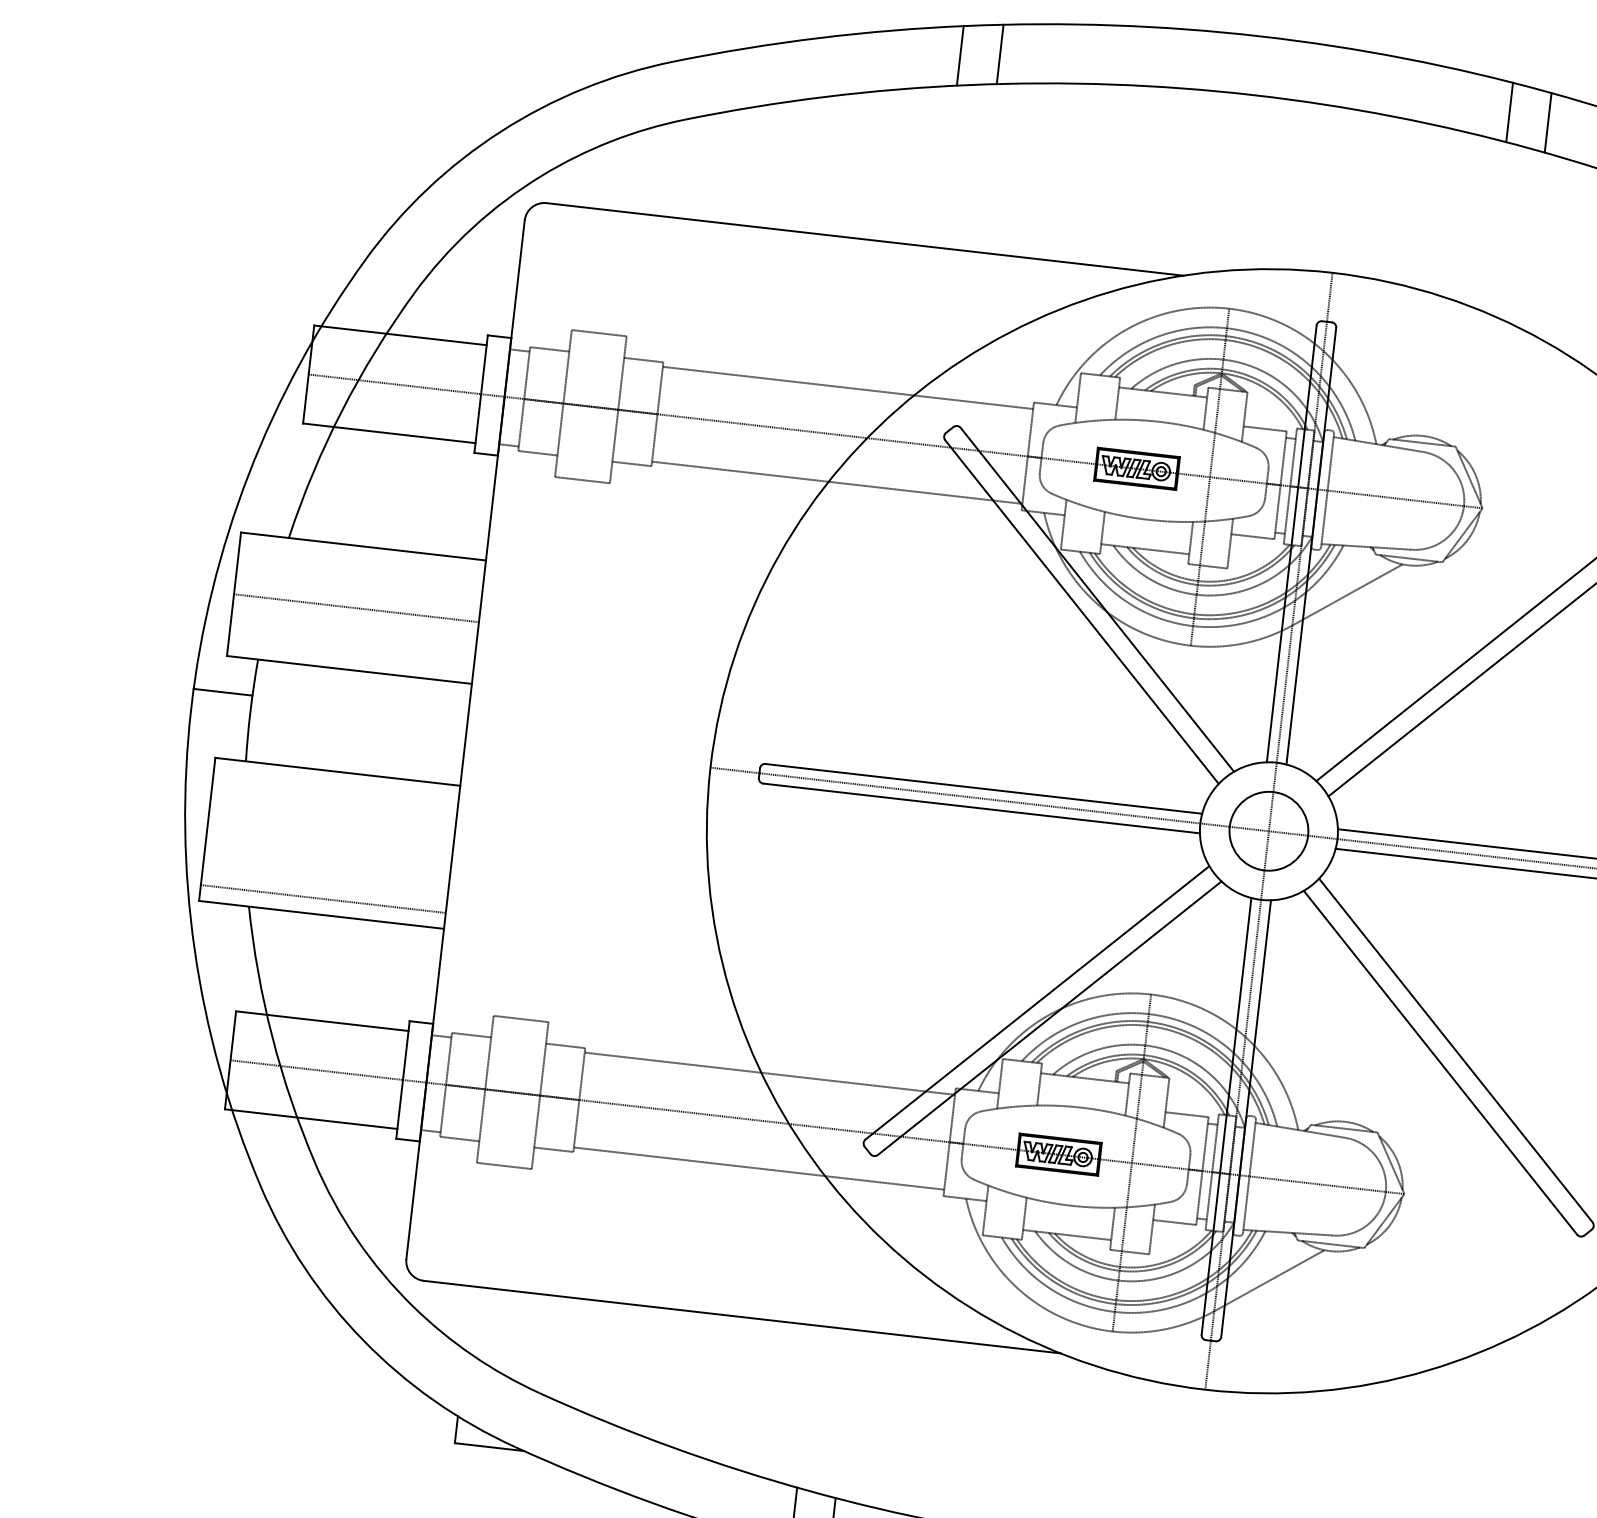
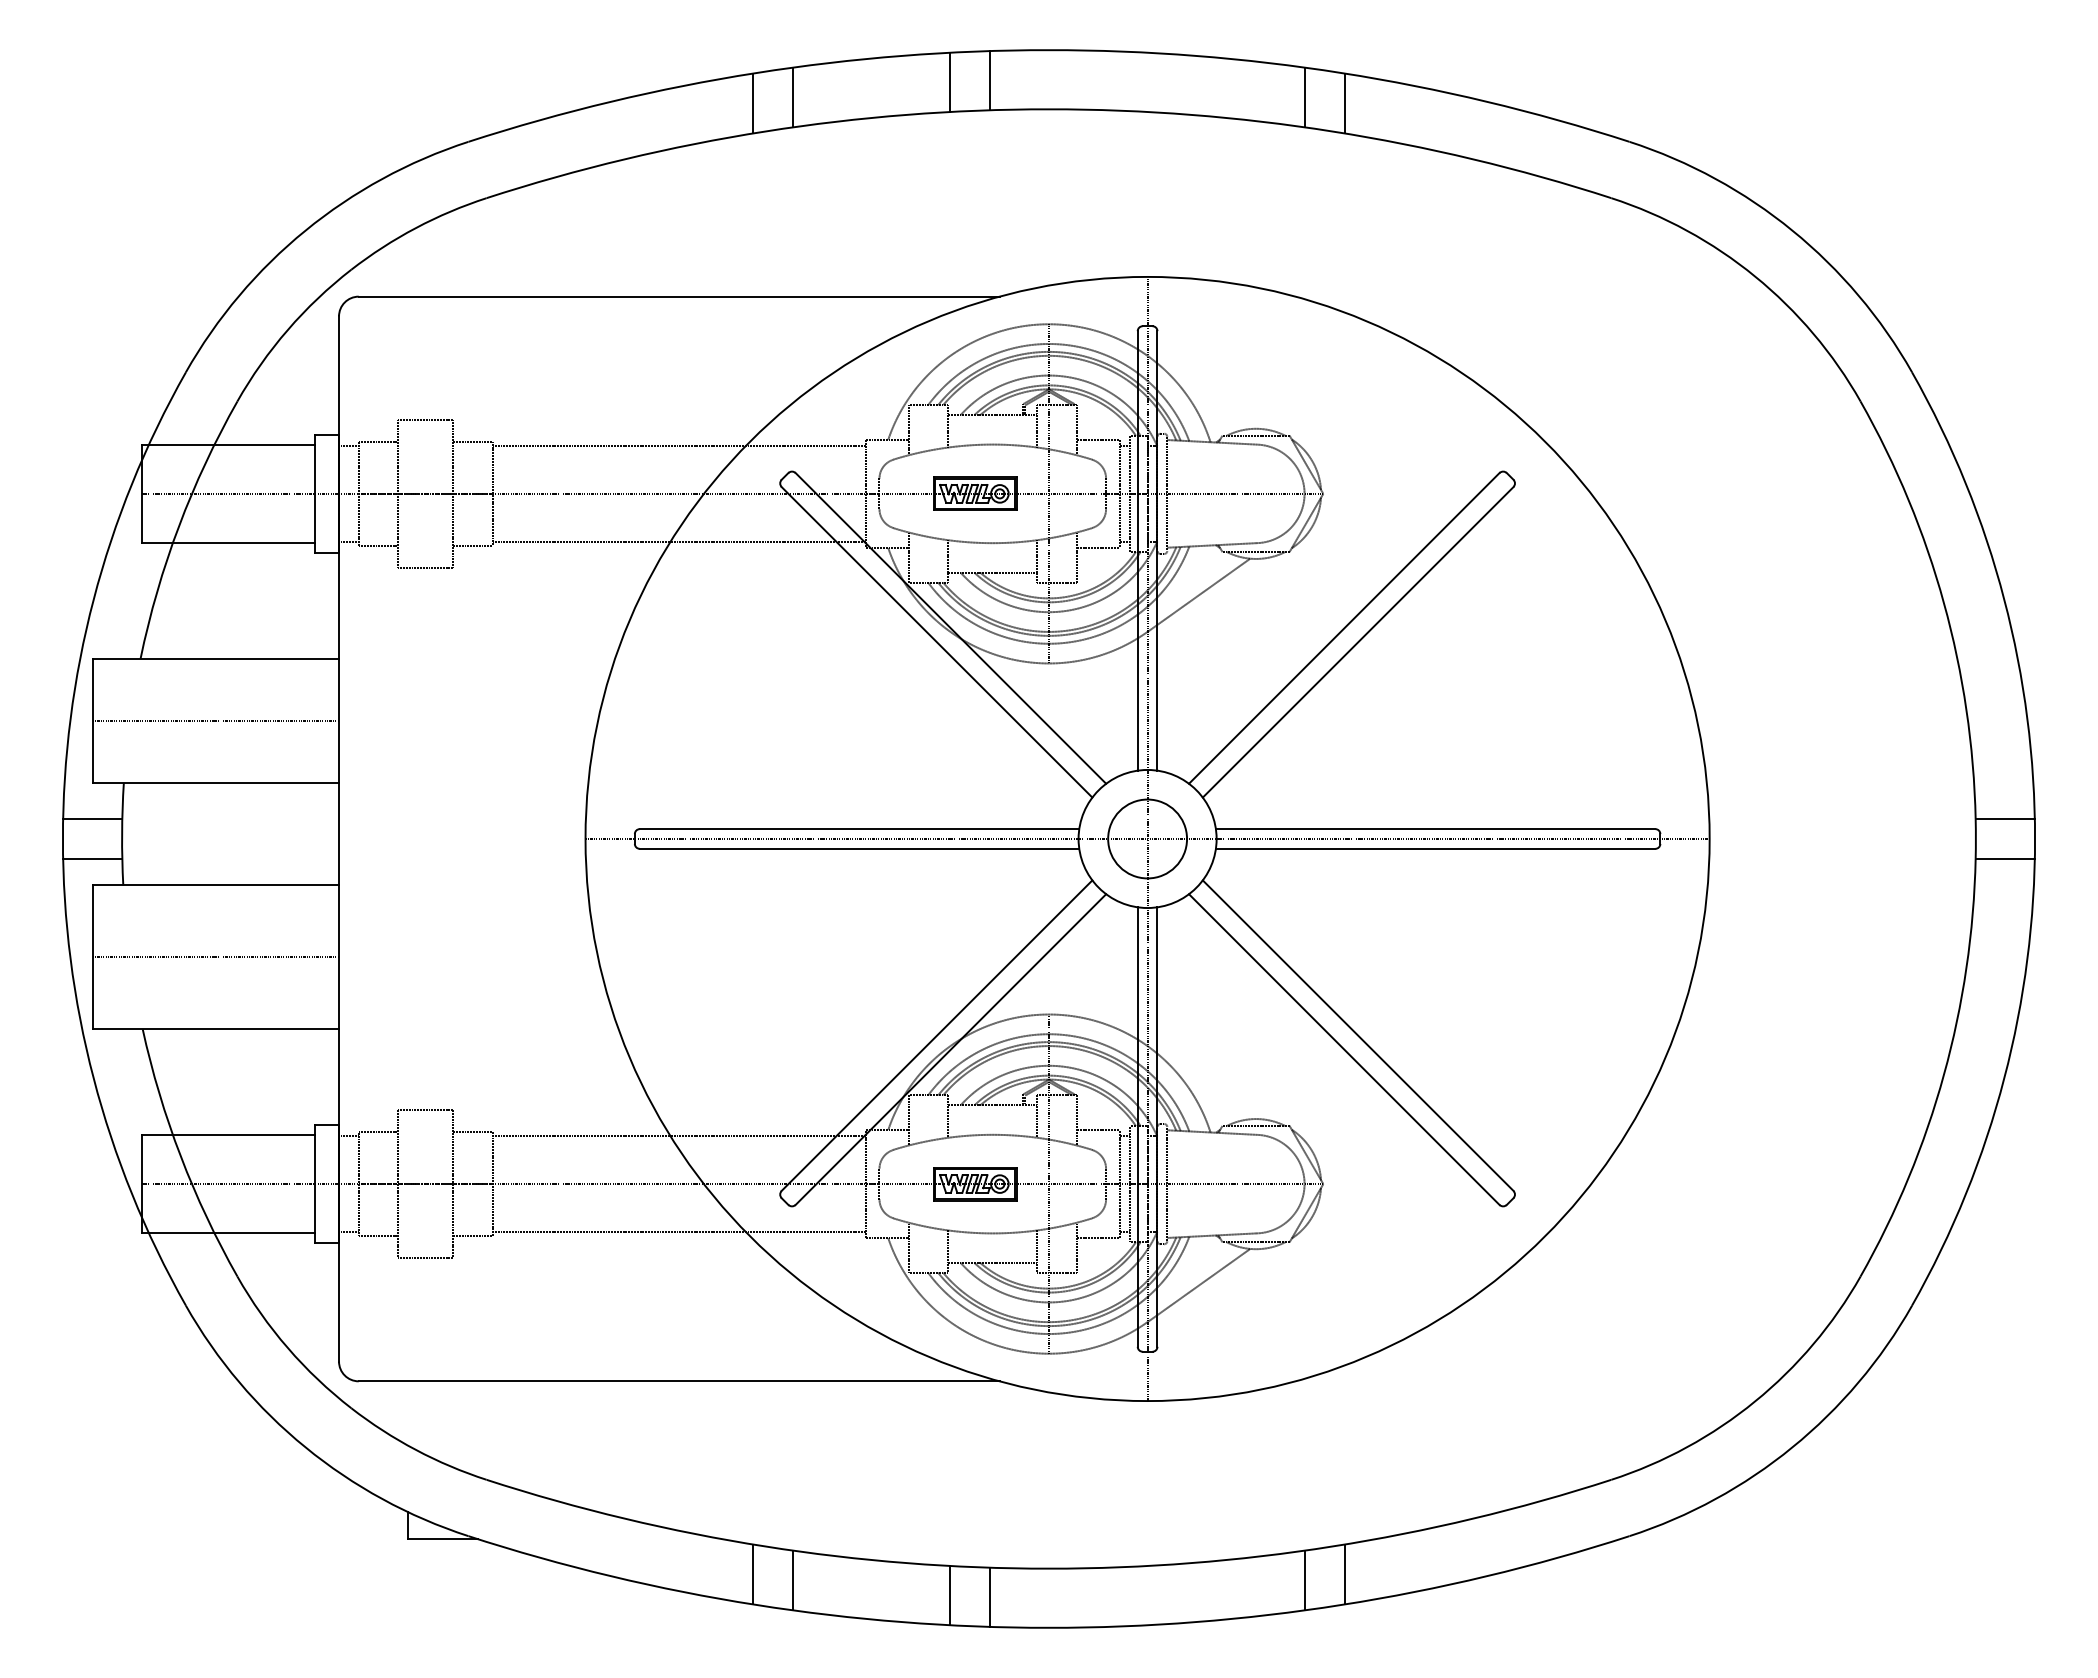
line: (1158, 57) -> (950, 82), added
line: (1197, 59) -> (989, 80), added
line: (218, 731) -> (92, 858), added
line: (323, 899) -> (215, 957), moved

